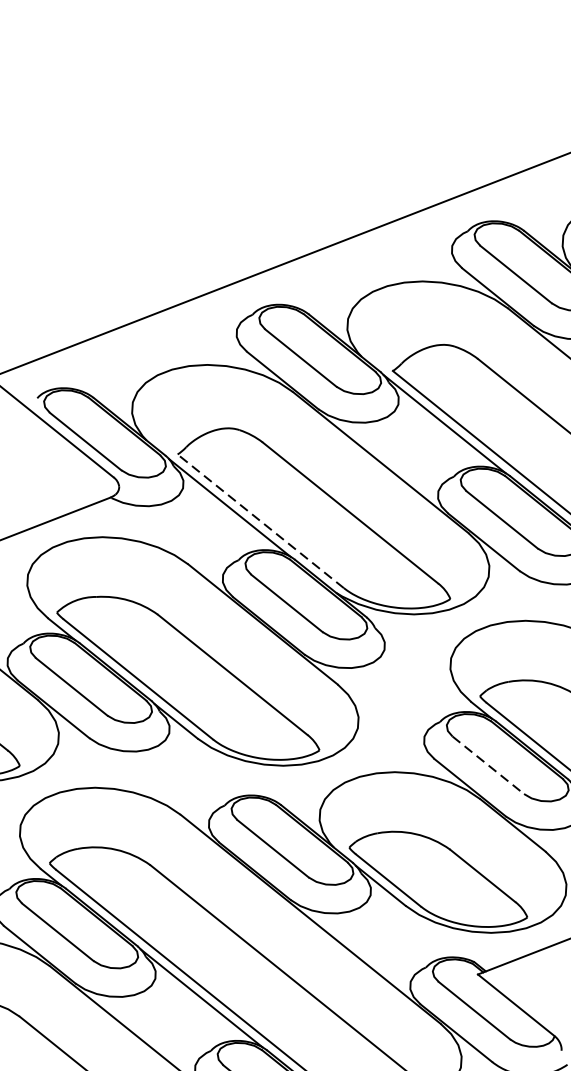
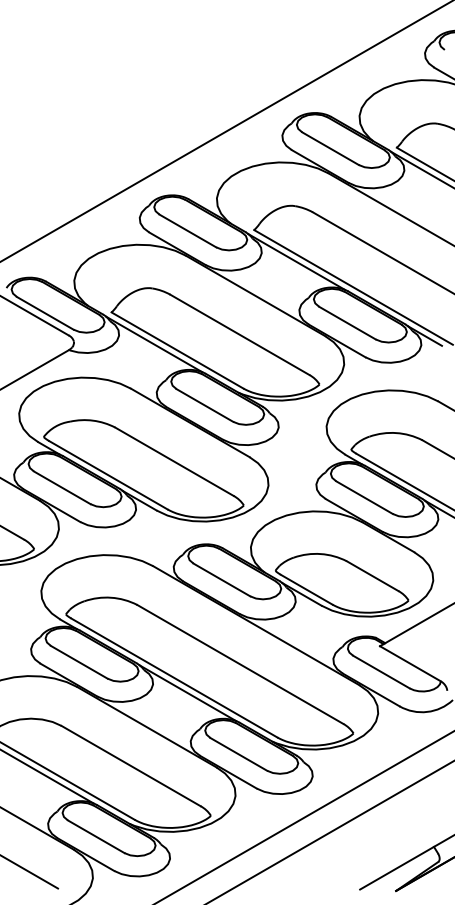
line: (260, 521) -> (177, 350), dashed -> solid
line: (488, 765) -> (364, 497), dashed -> solid

